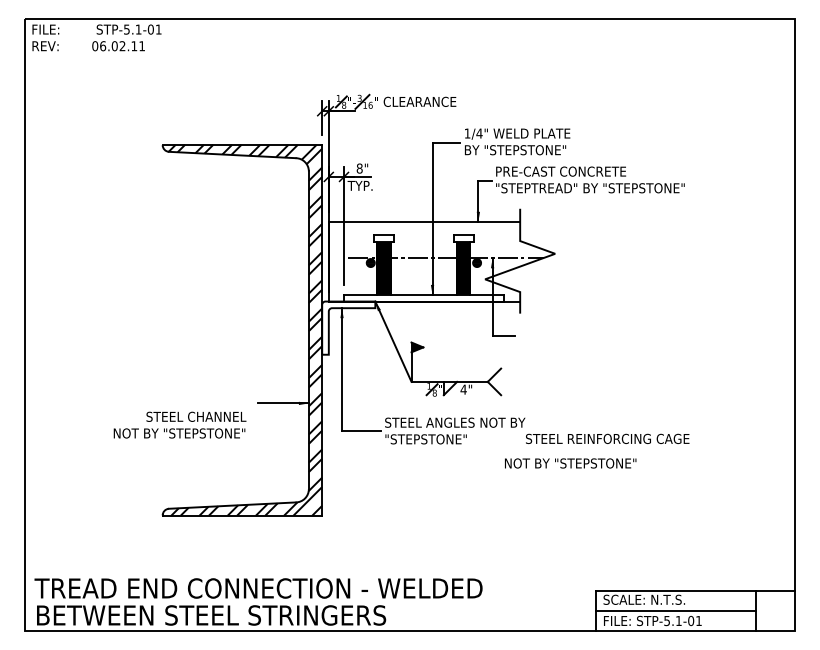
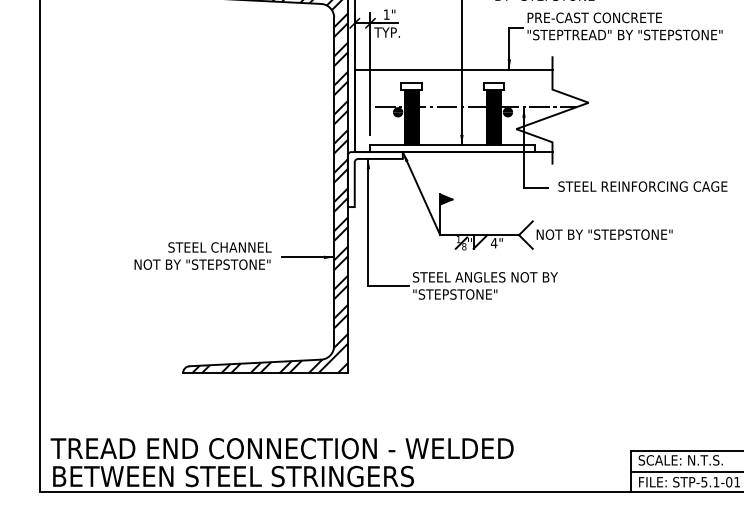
text: (359, 168) -> (386, 14), 8" -> 1"
text: (179, 424) -> (202, 255), moved
text: (607, 438) -> (642, 186), moved
text: (570, 463) -> (604, 234), moved

